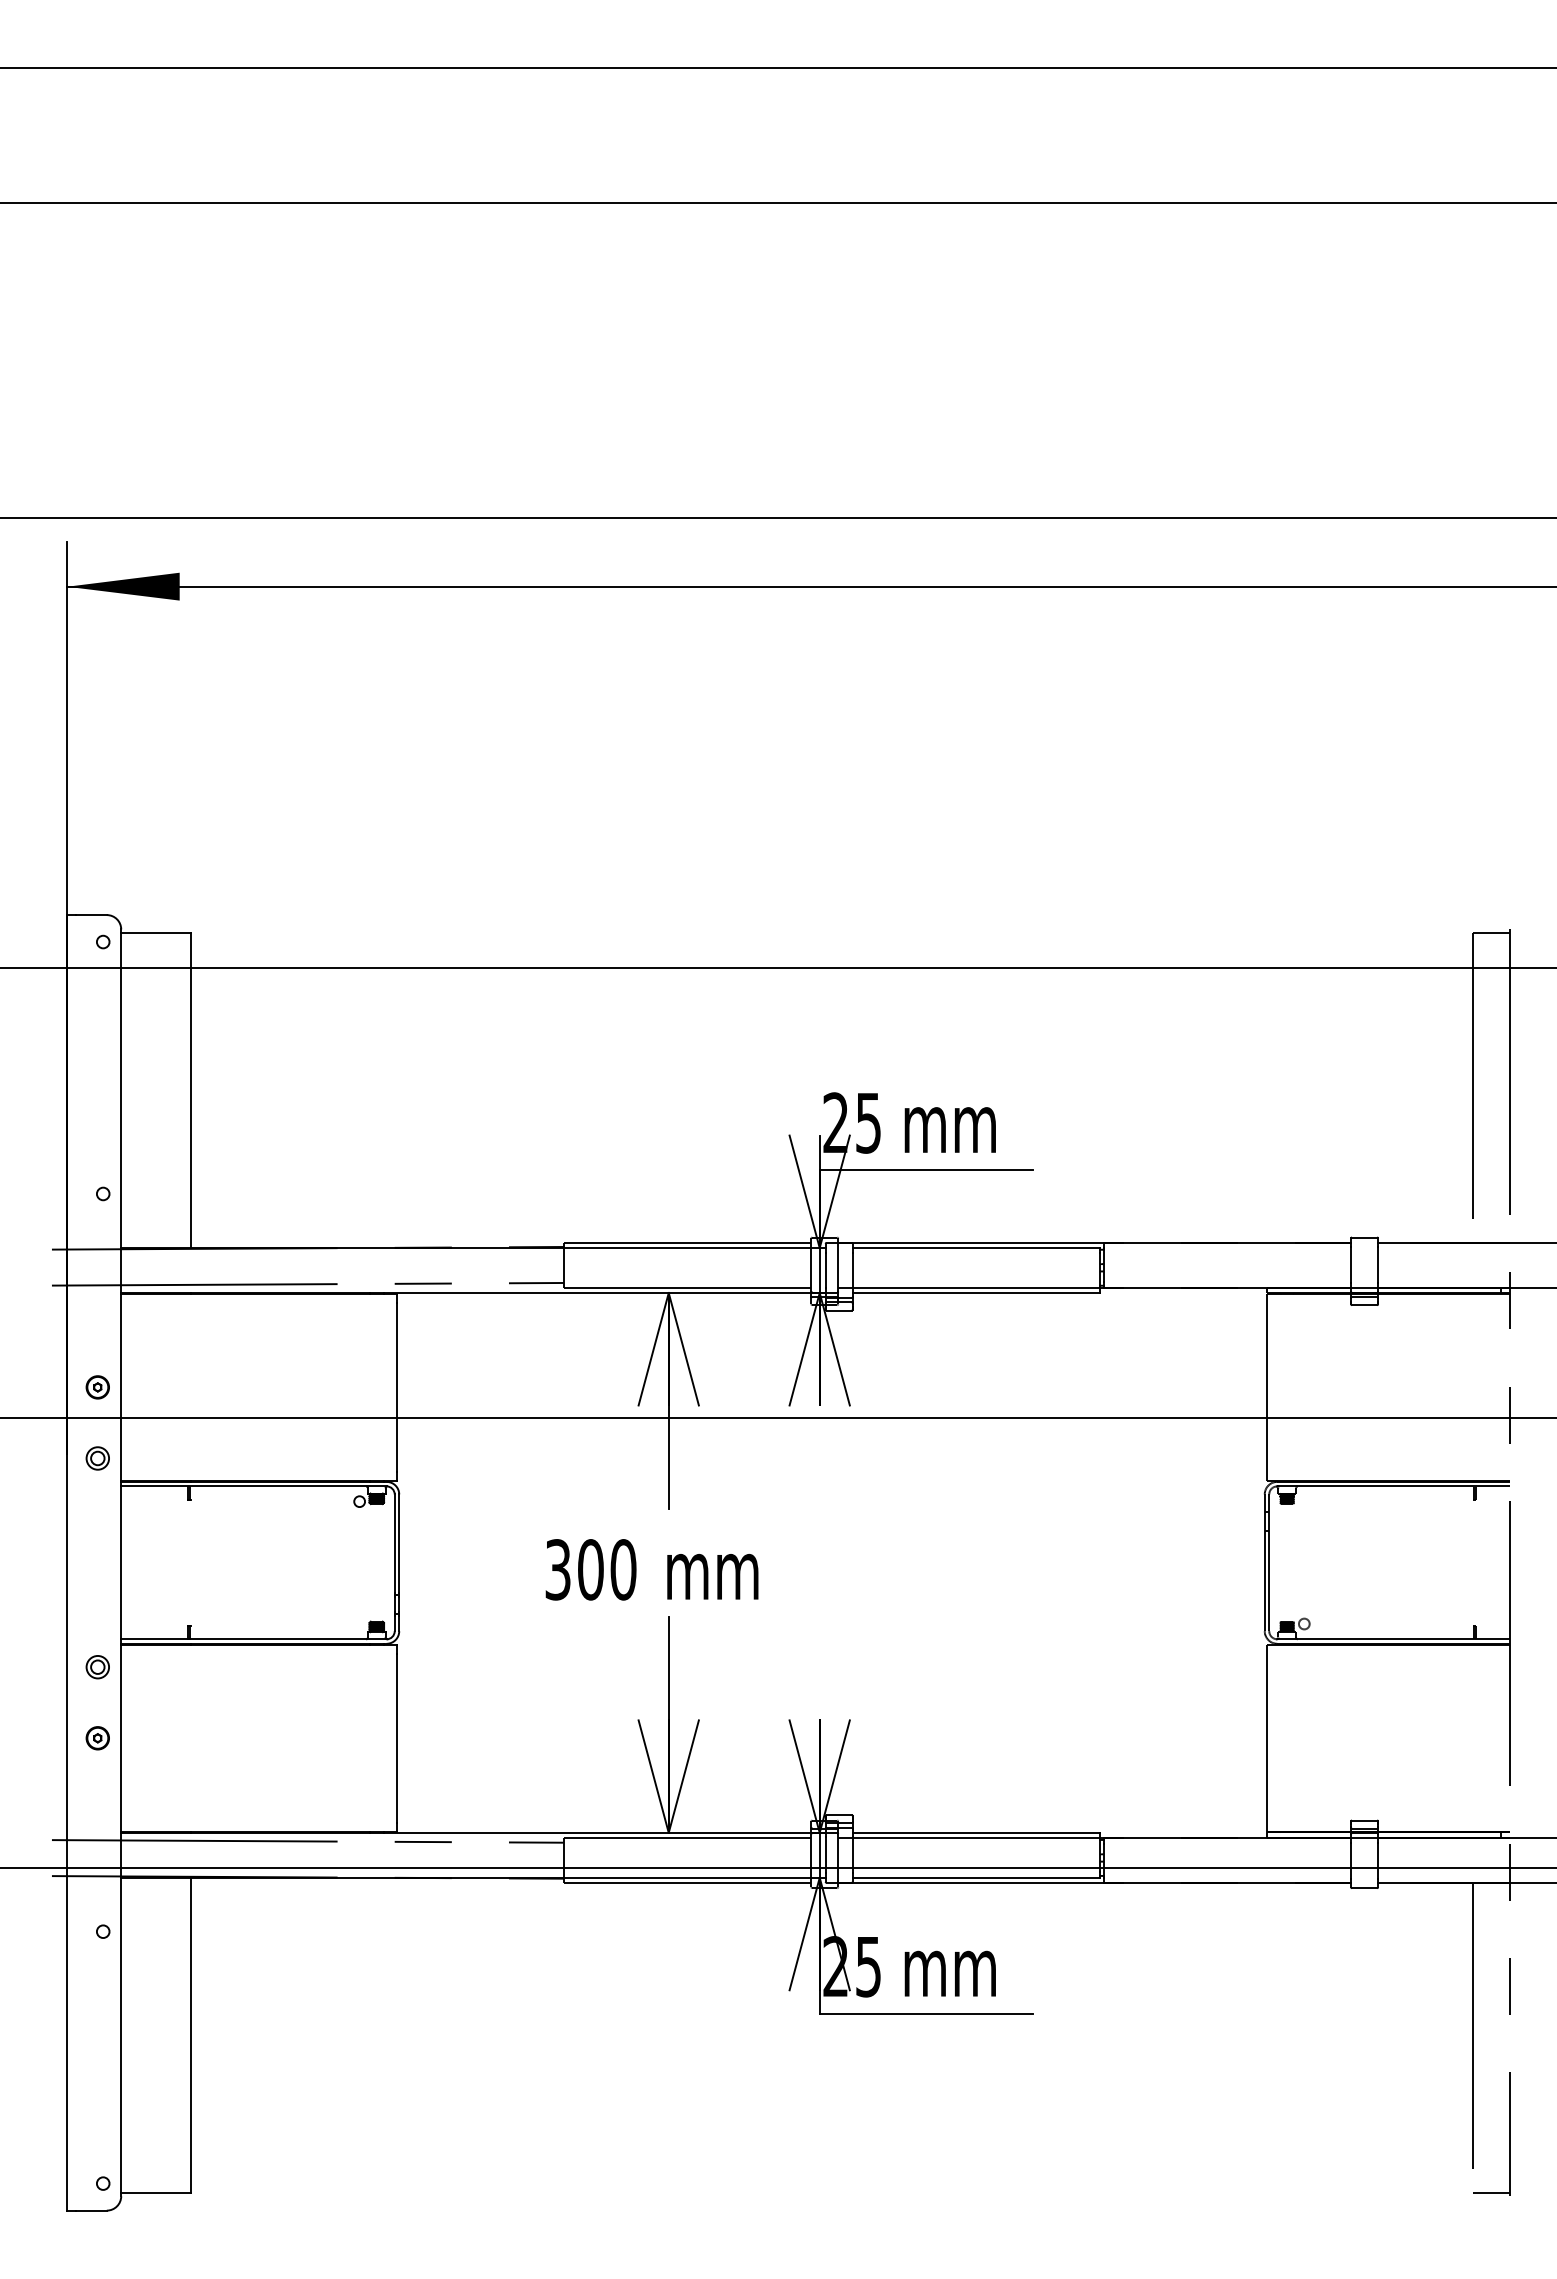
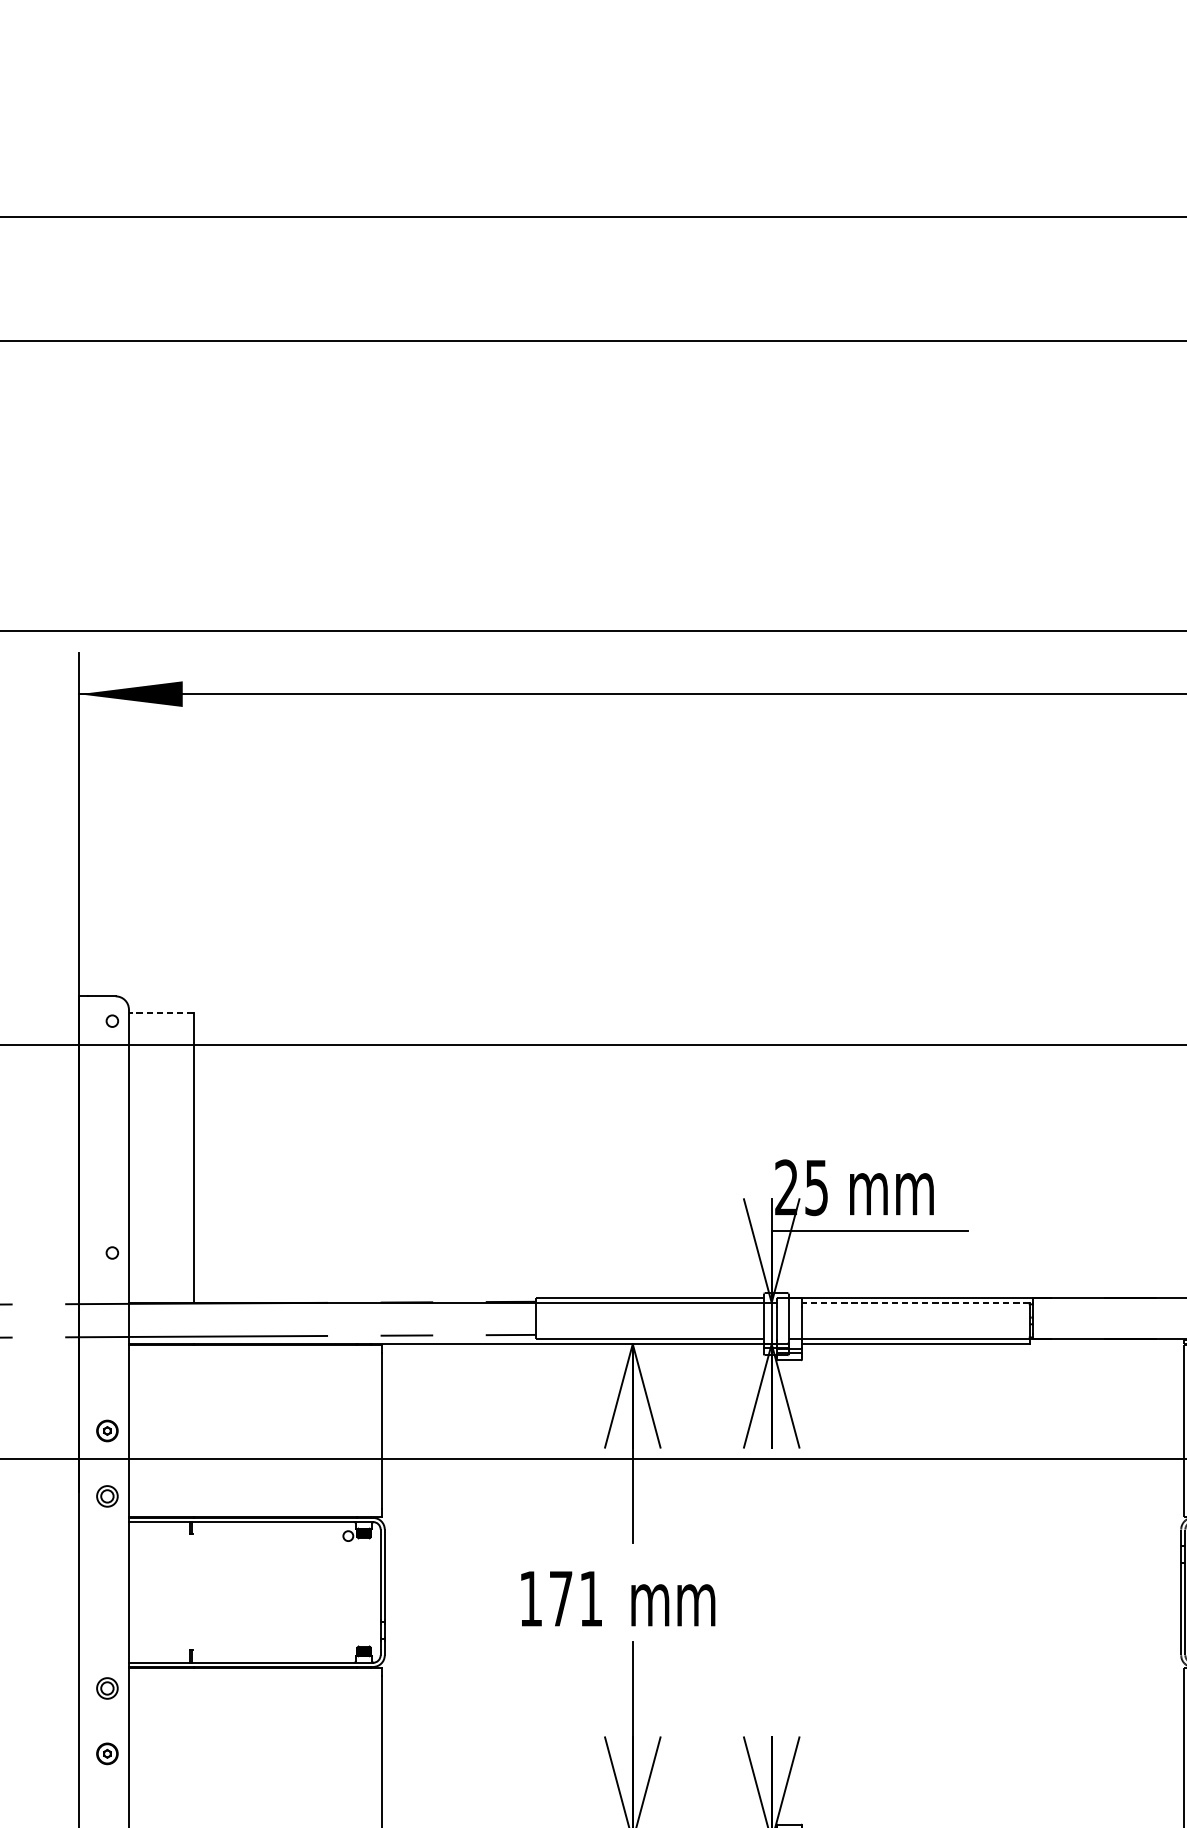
line: (155, 933) -> (160, 1013), solid -> dashed
line: (976, 1247) -> (915, 1302), solid -> dashed
text: (590, 1569) -> (560, 1598), 300 -> 171

